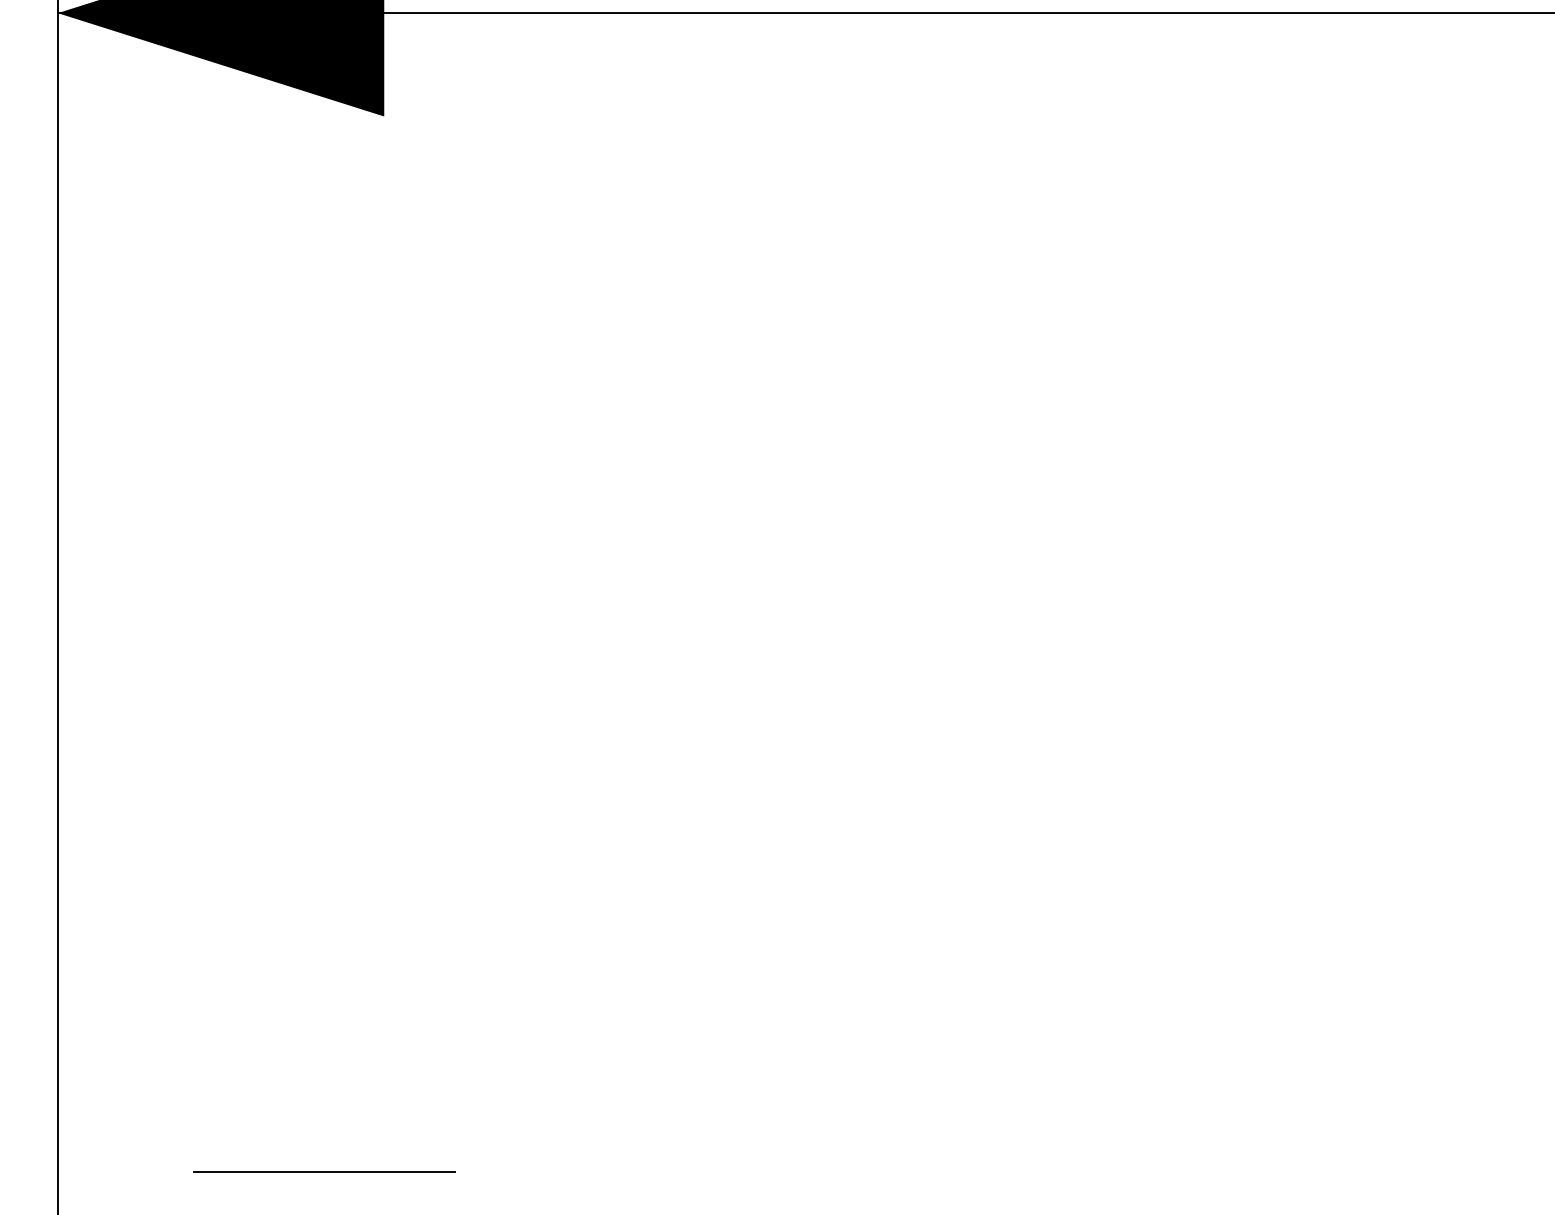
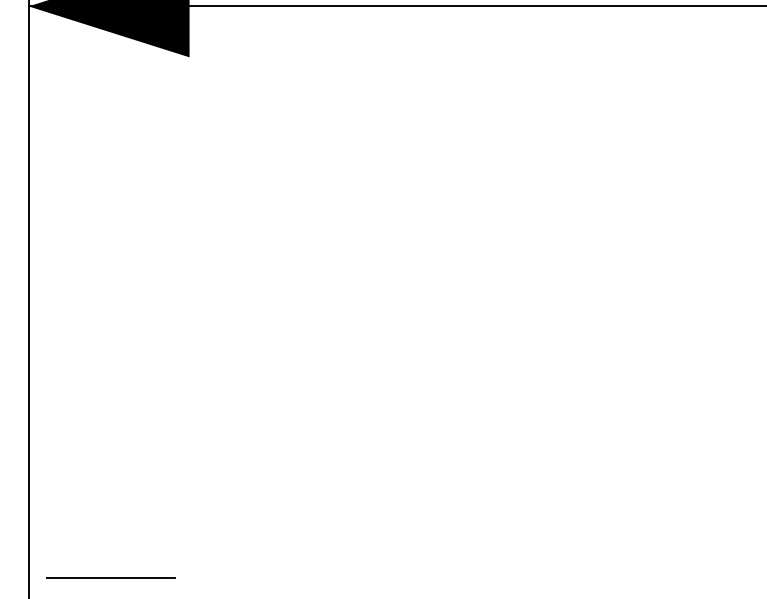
line: (323, 1171) -> (110, 577), moved

